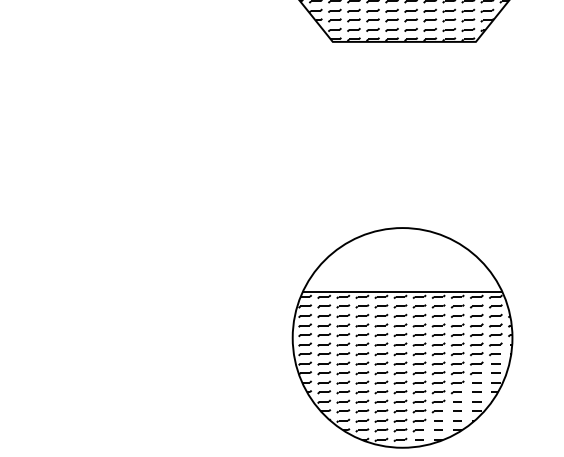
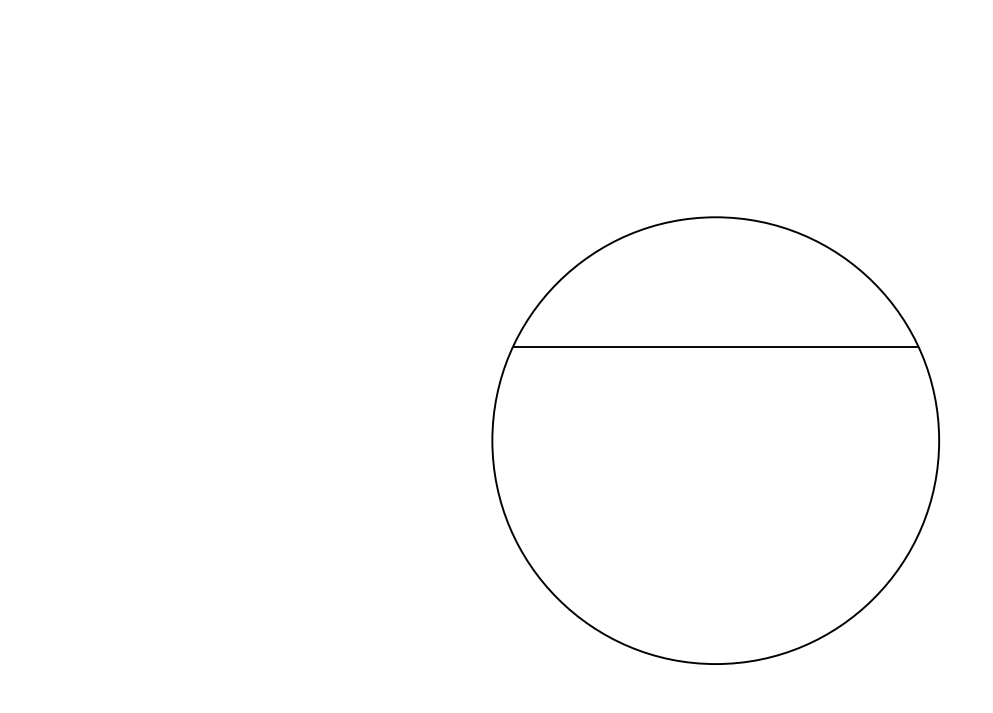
hatch: (405, 368) -> (721, 502), removed

